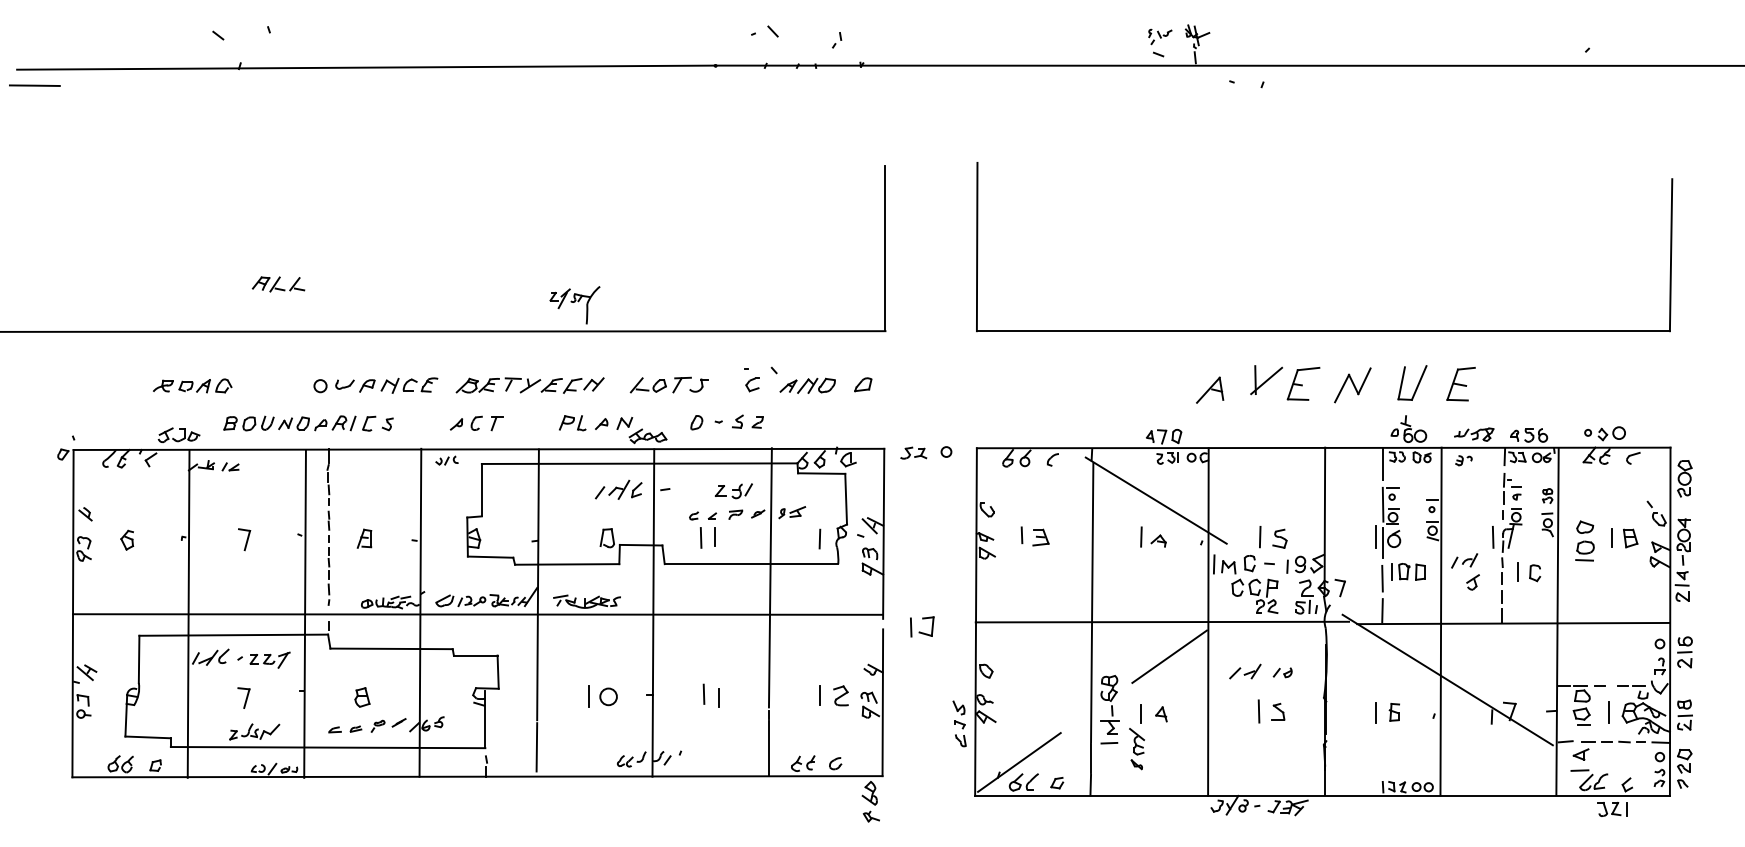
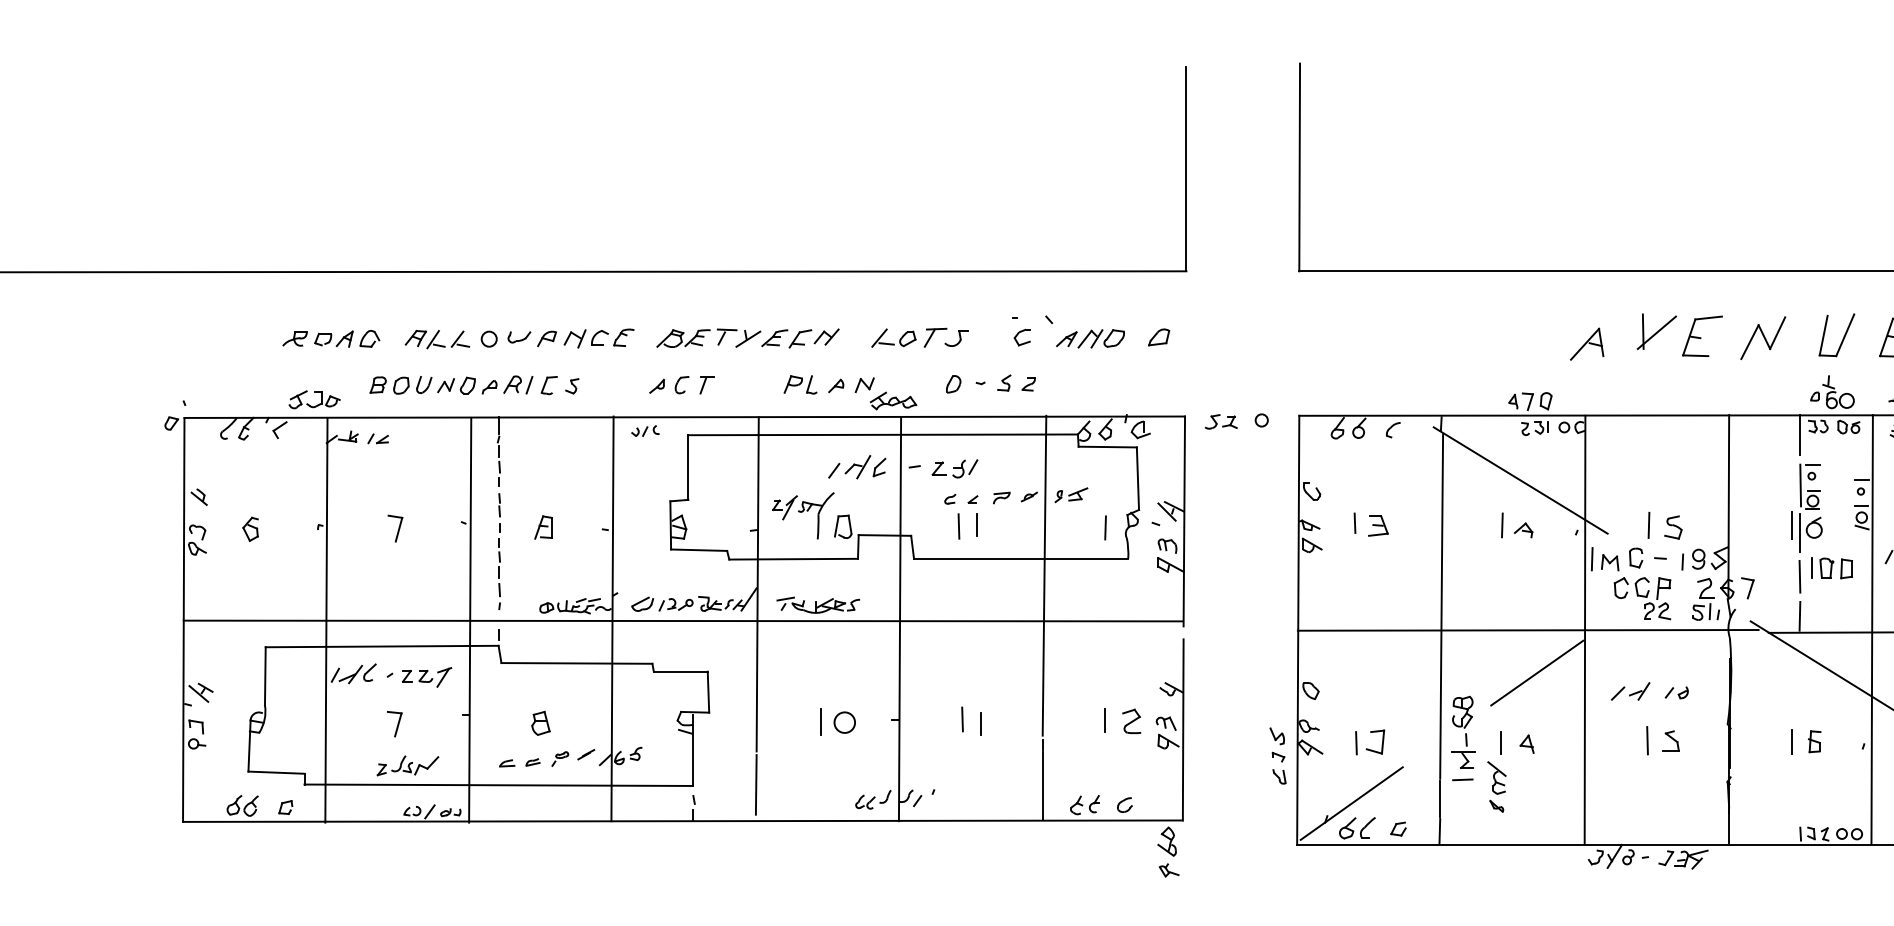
part: (278, 284) -> (437, 339), moved
part: (574, 305) -> (802, 516), moved
part: (733, 491) -> (954, 469), moved
part: (922, 626) -> (1370, 741), moved

